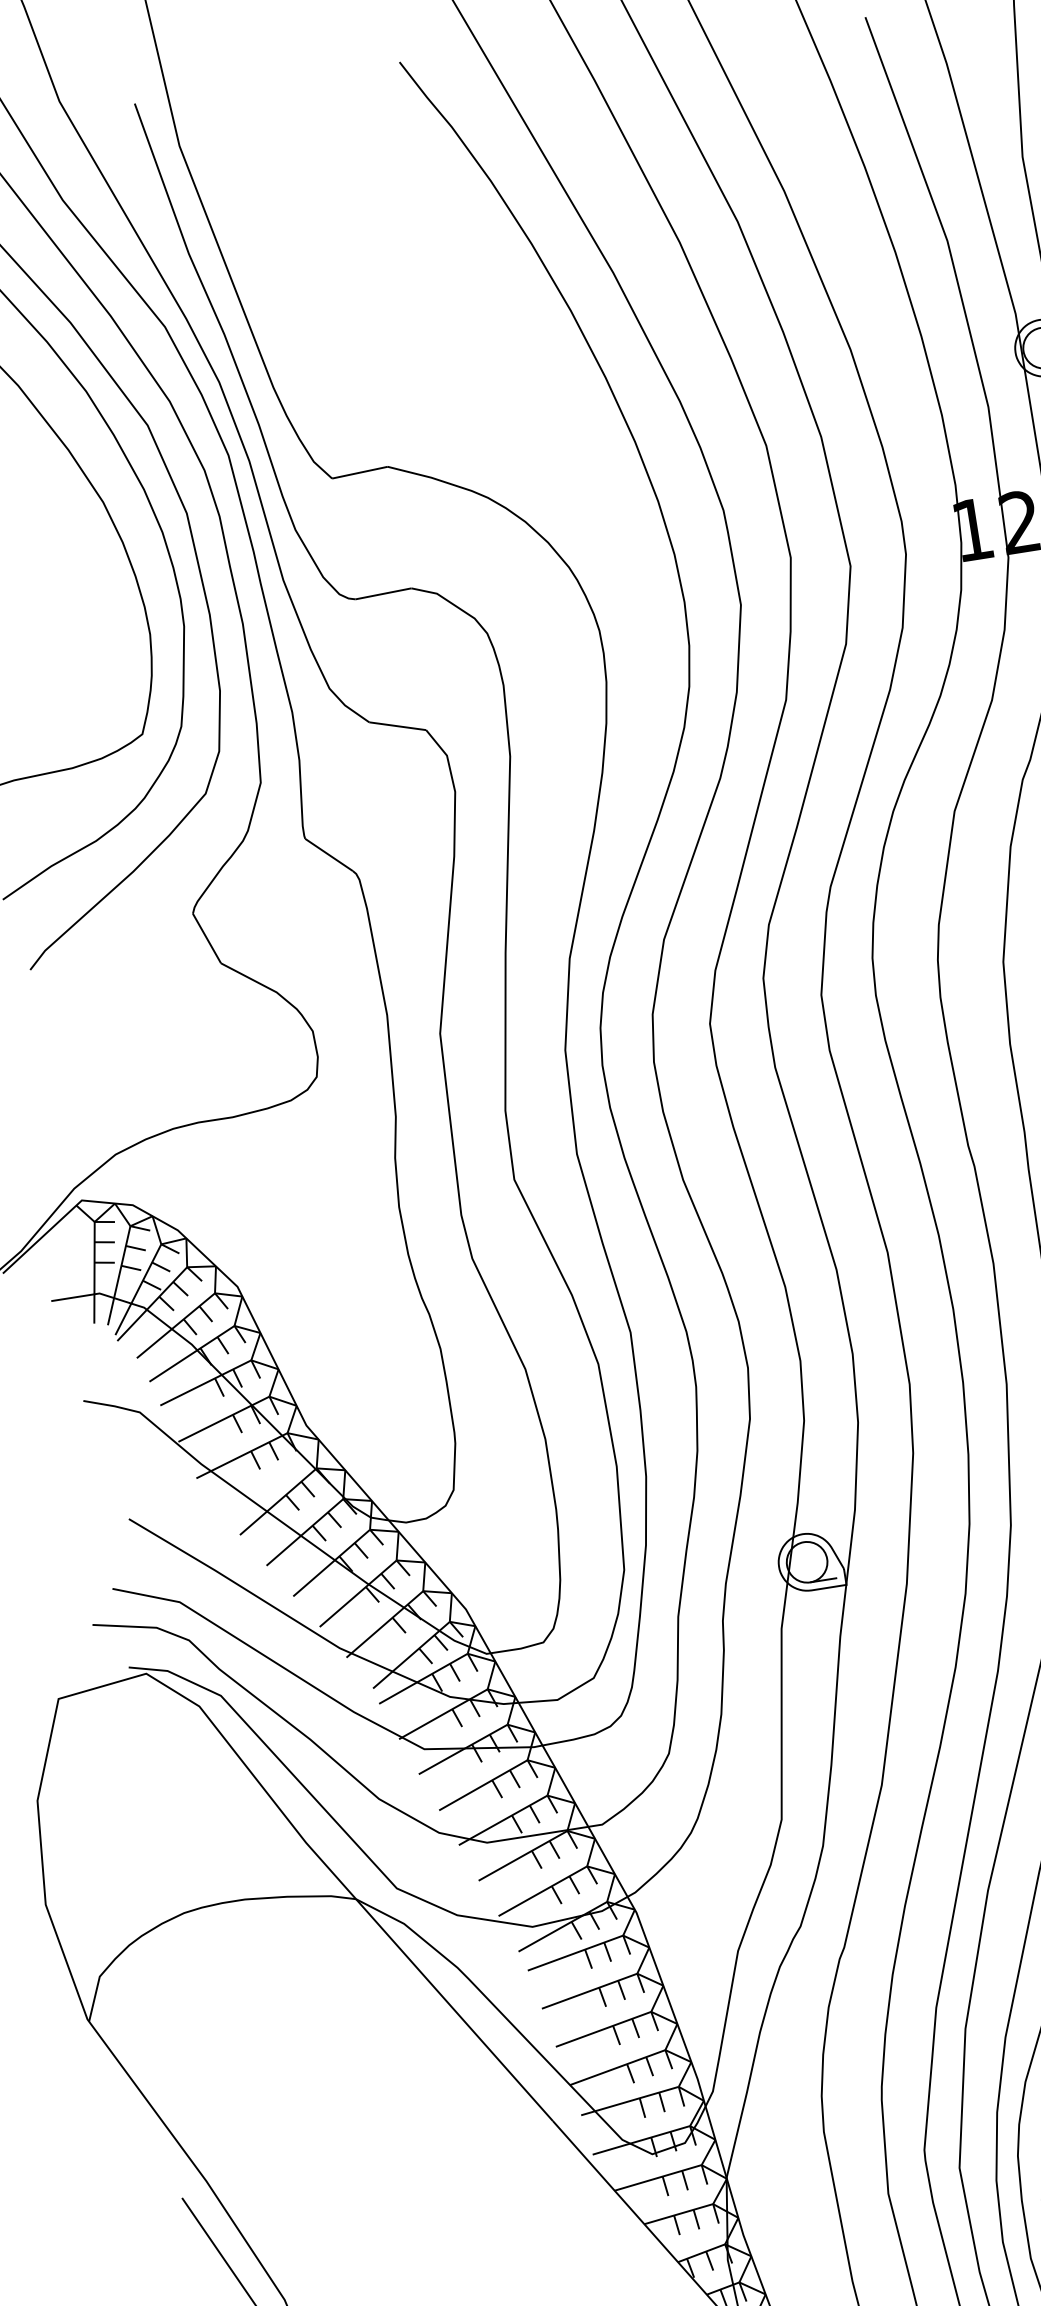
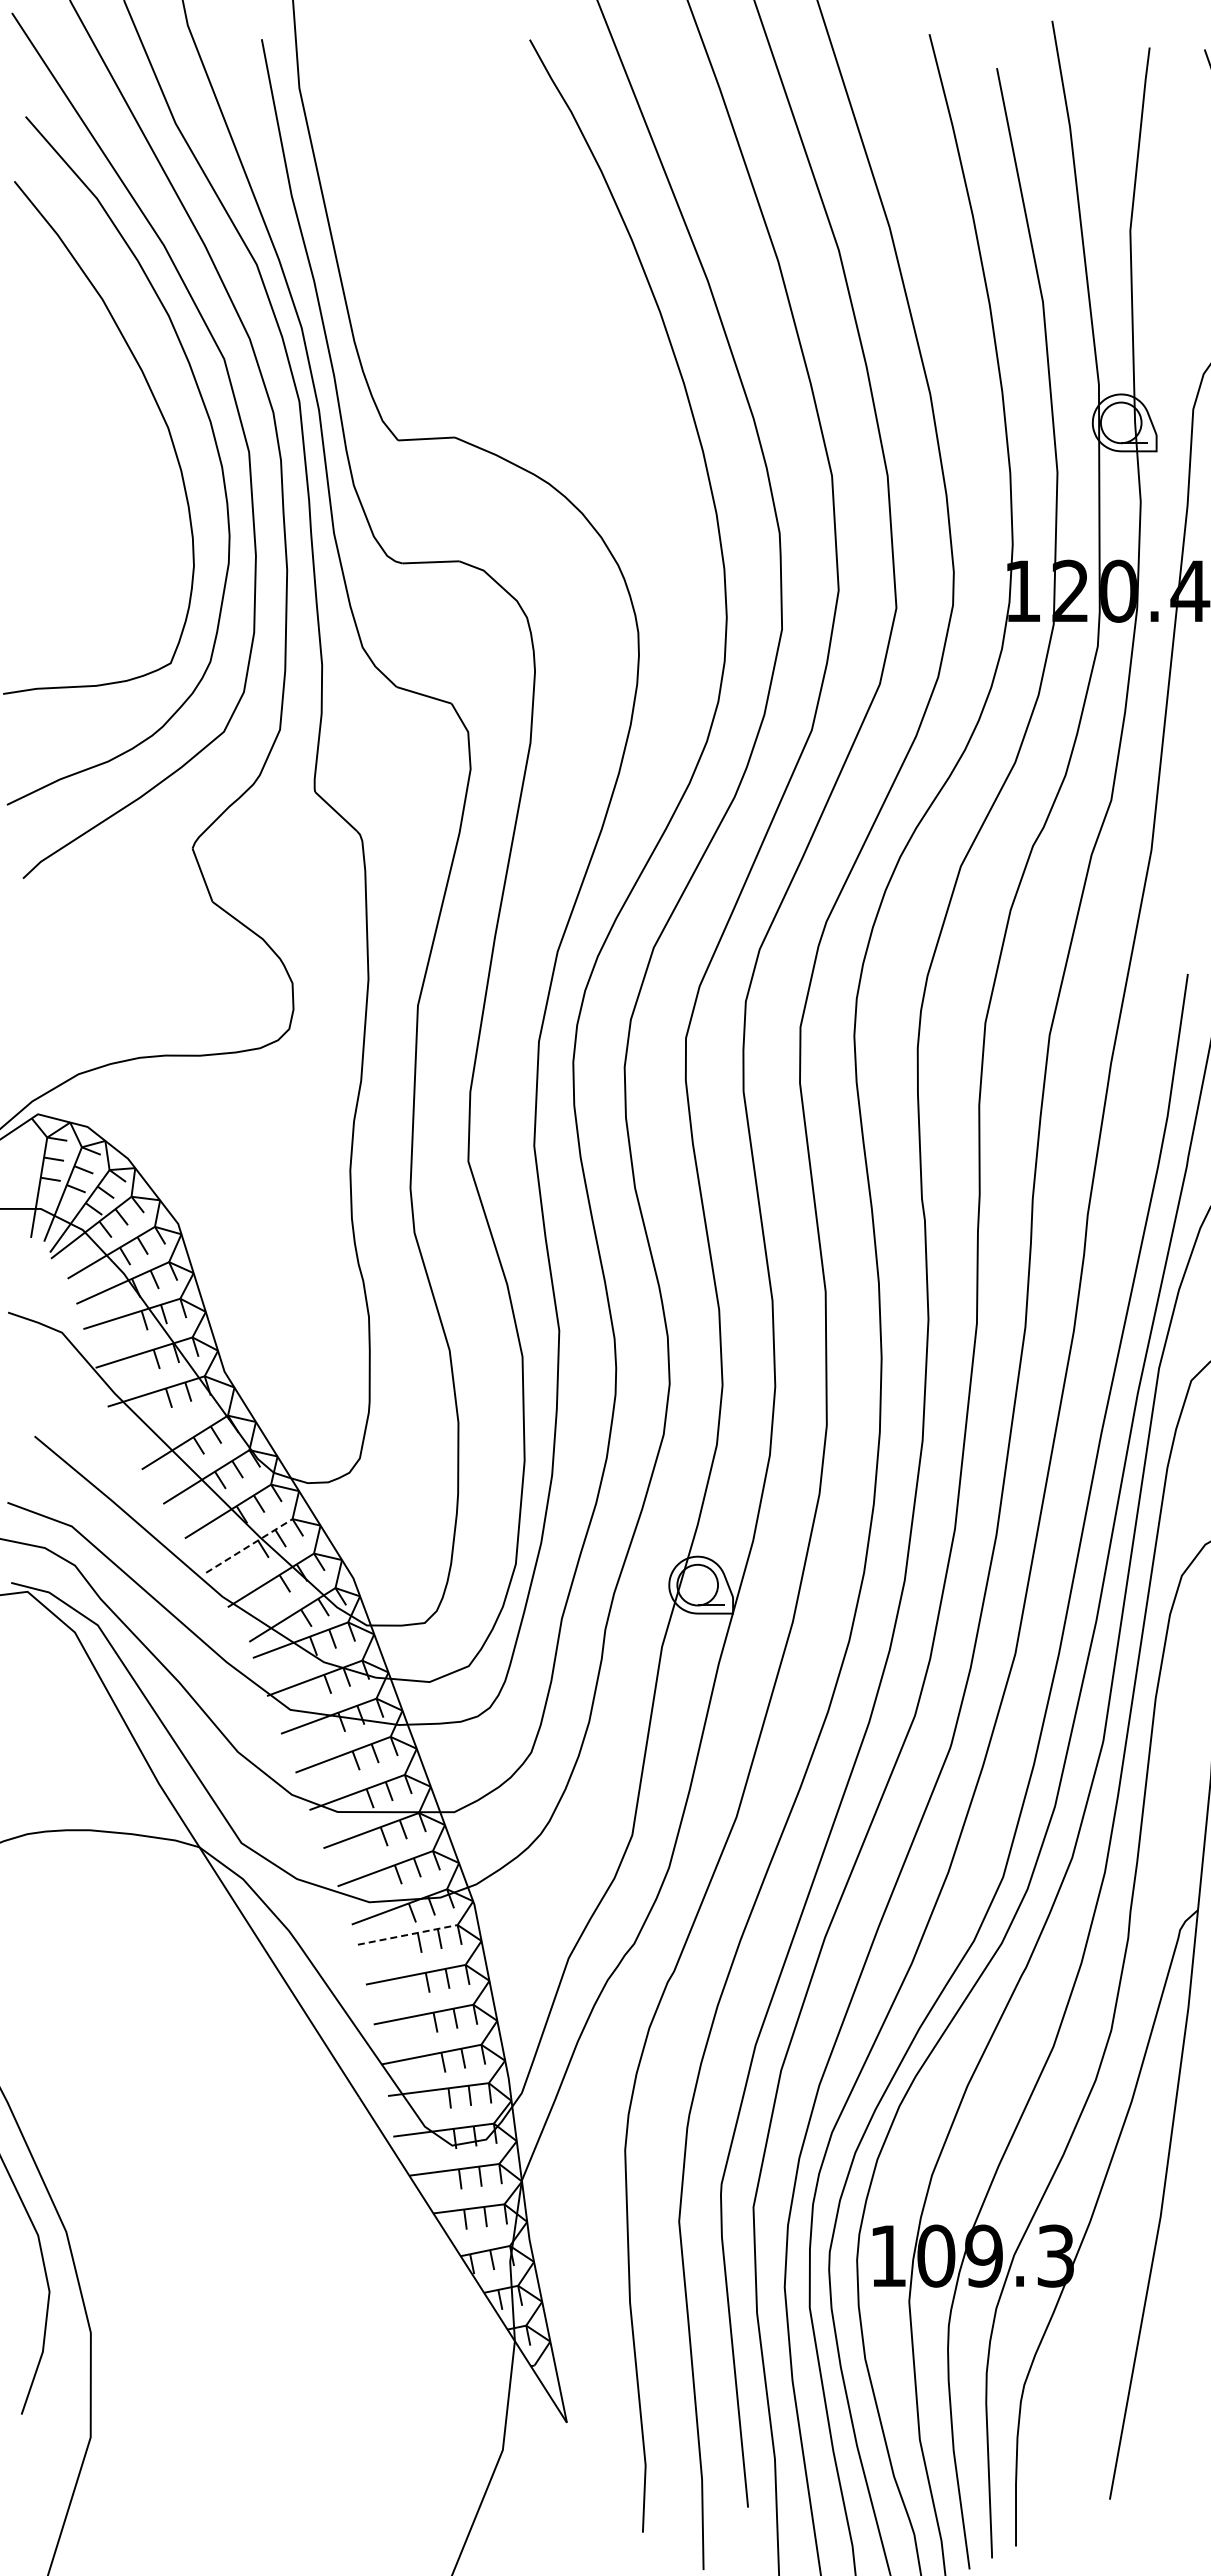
line: (358, 1593) -> (249, 1545), solid -> dashed
line: (575, 1952) -> (407, 1934), solid -> dashed

